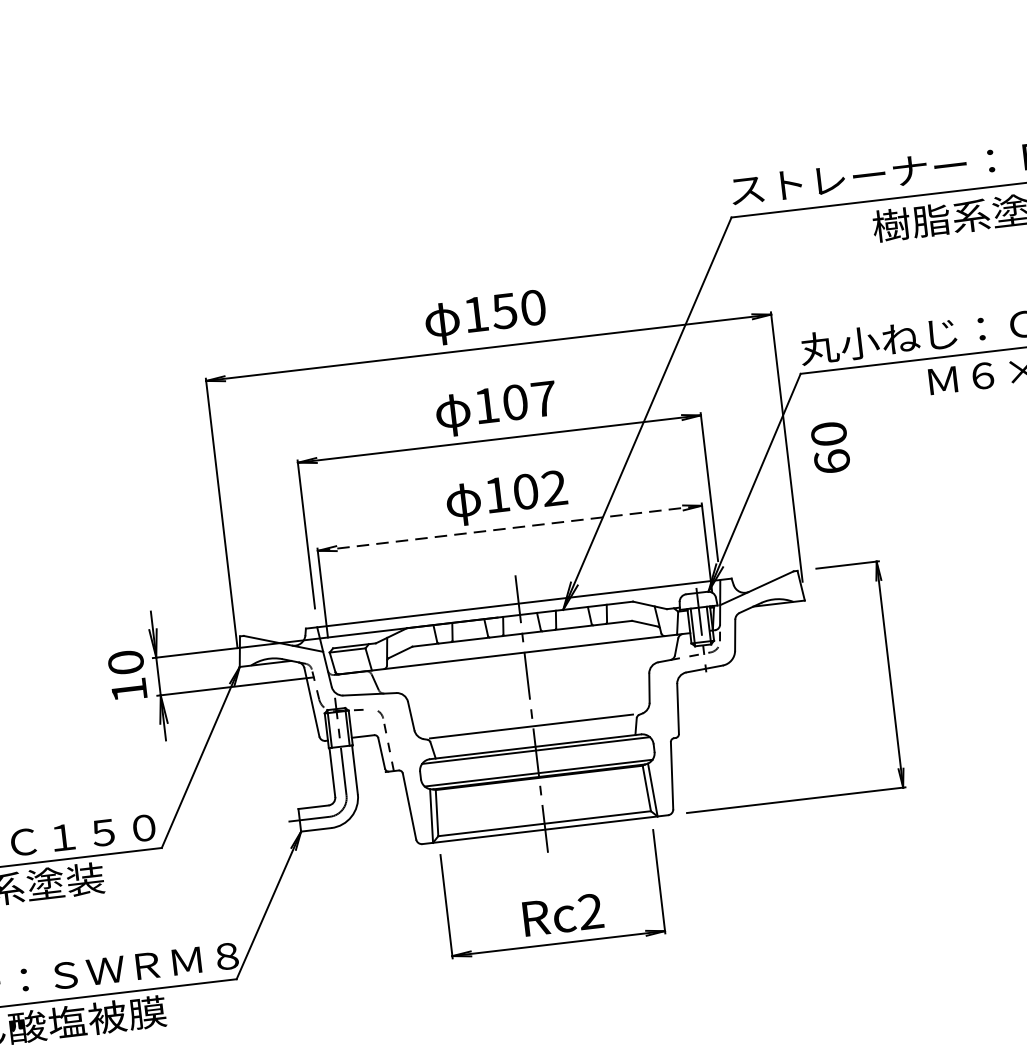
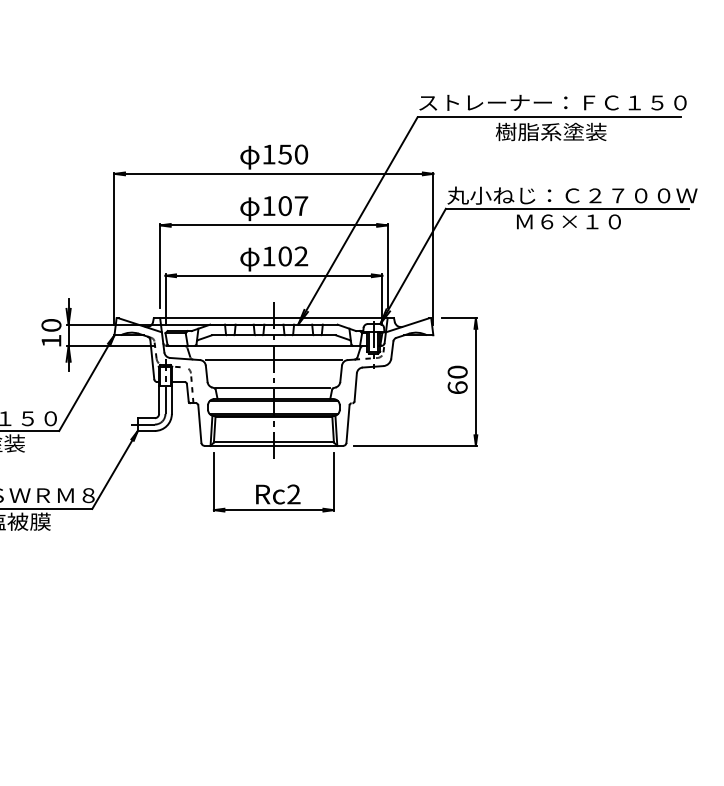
text: (830, 447) -> (457, 379), moved
line: (510, 527) -> (274, 275), dashed -> solid
line: (526, 678) -> (273, 360), added

